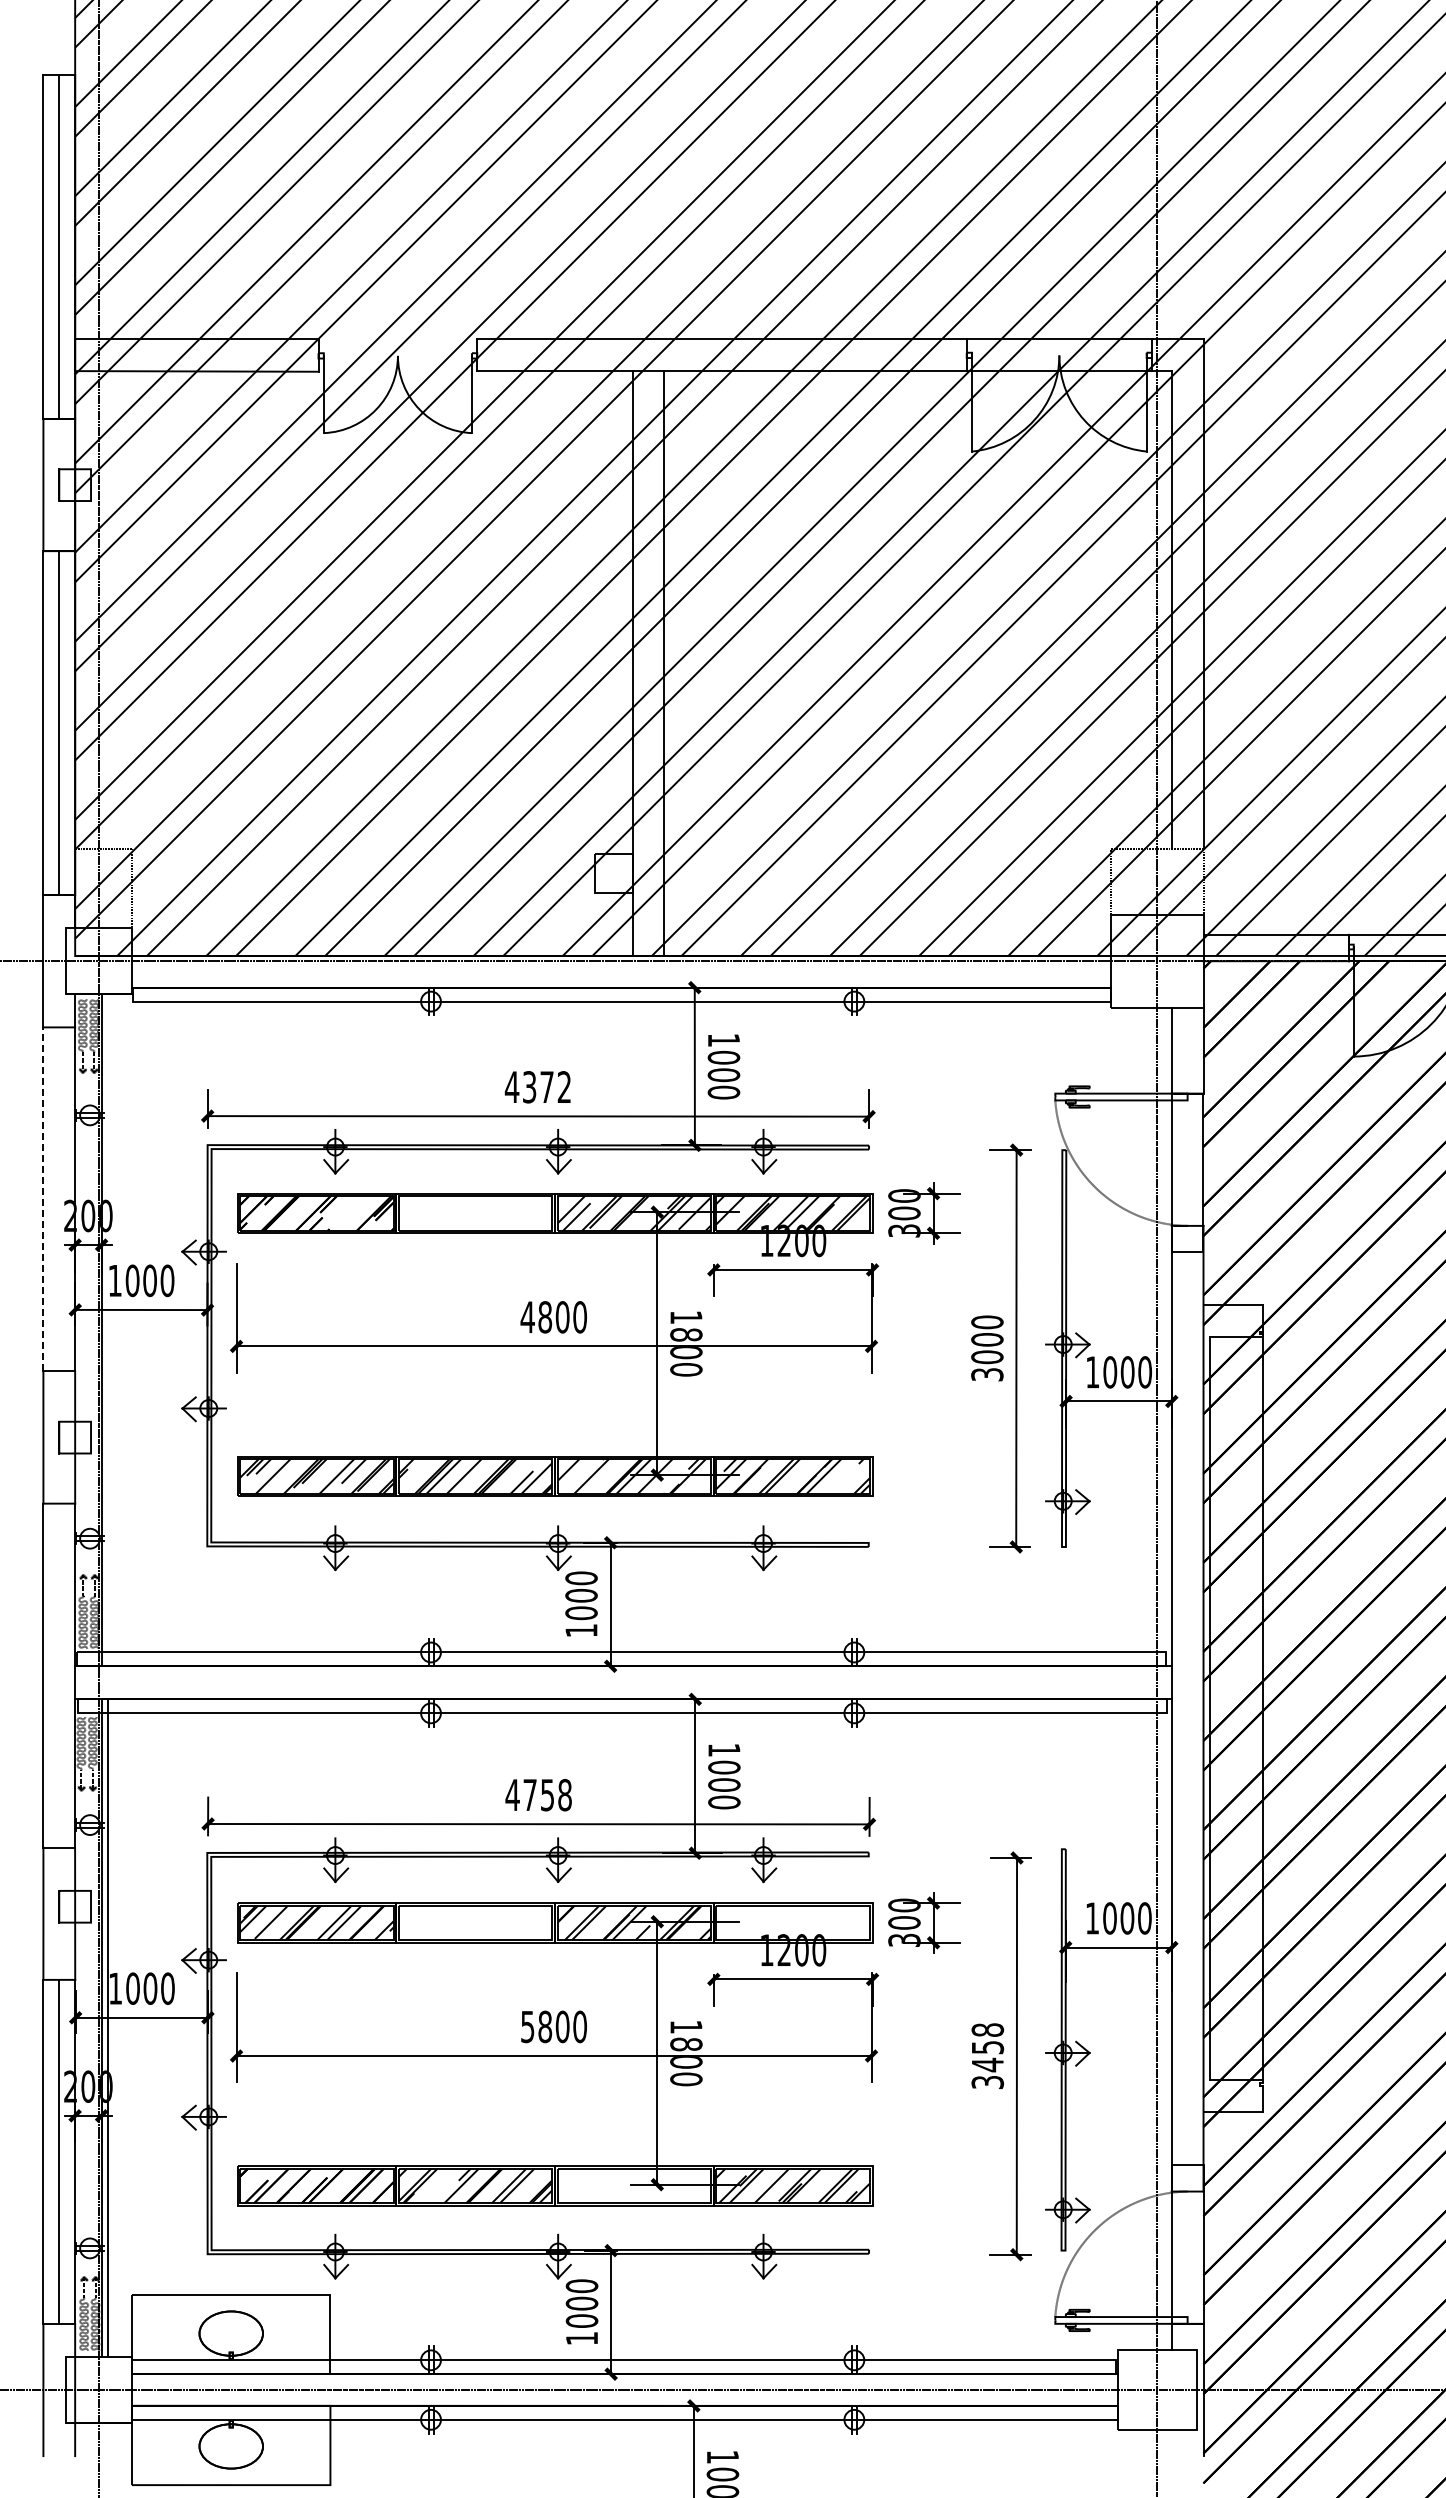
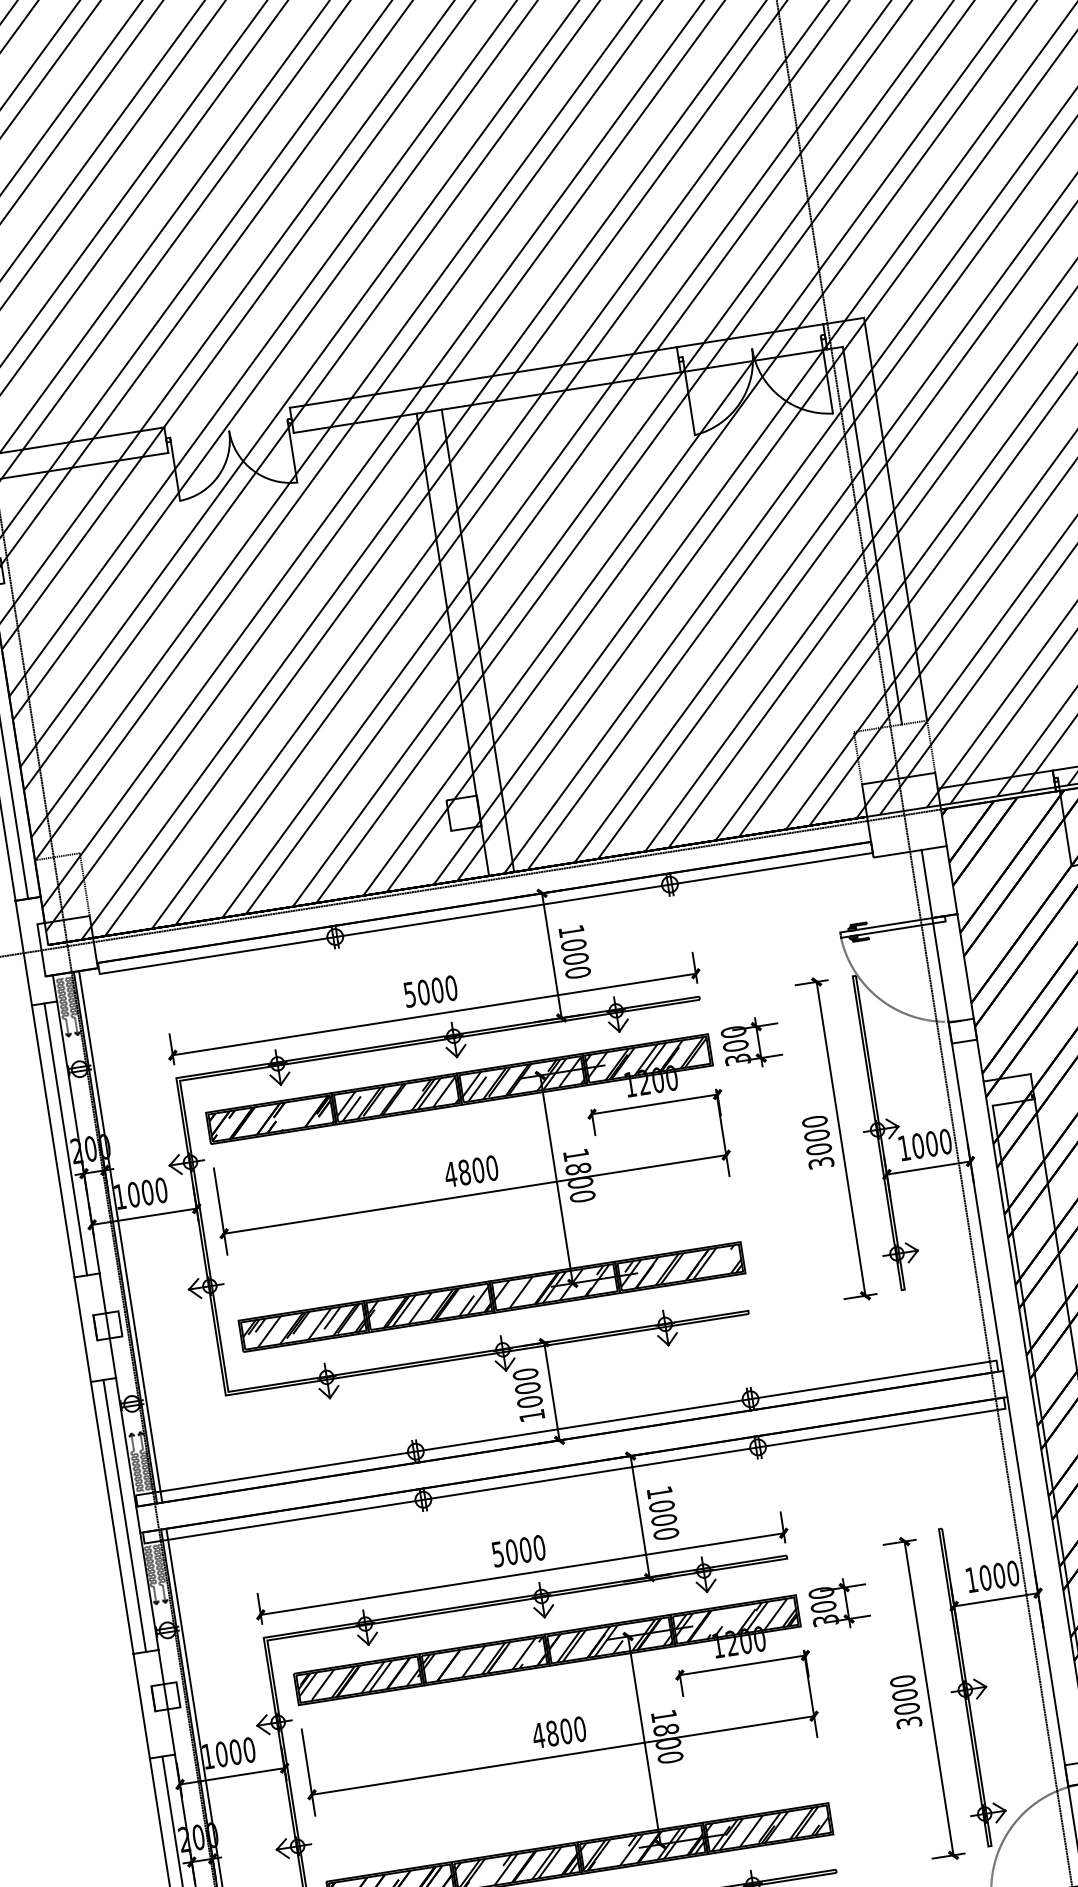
text: (537, 1087) -> (430, 991), 4372 -> 5000
line: (43, 1198) -> (53, 1140), dashed -> solid
line: (59, 1199) -> (66, 1139), added
hatch: (475, 1213) -> (396, 1099), added
line: (108, 1330) -> (120, 1237), added
line: (59, 1675) -> (124, 1515), added
text: (538, 1794) -> (518, 1550), 4758 -> 5000
hatch: (475, 1922) -> (484, 1659), added
hatch: (792, 1922) -> (735, 1620), added
text: (527, 2027) -> (538, 1736), 5800 -> 4800
text: (987, 2047) -> (904, 1695), 3458 -> 3000
hatch: (634, 2185) -> (642, 1847), added

